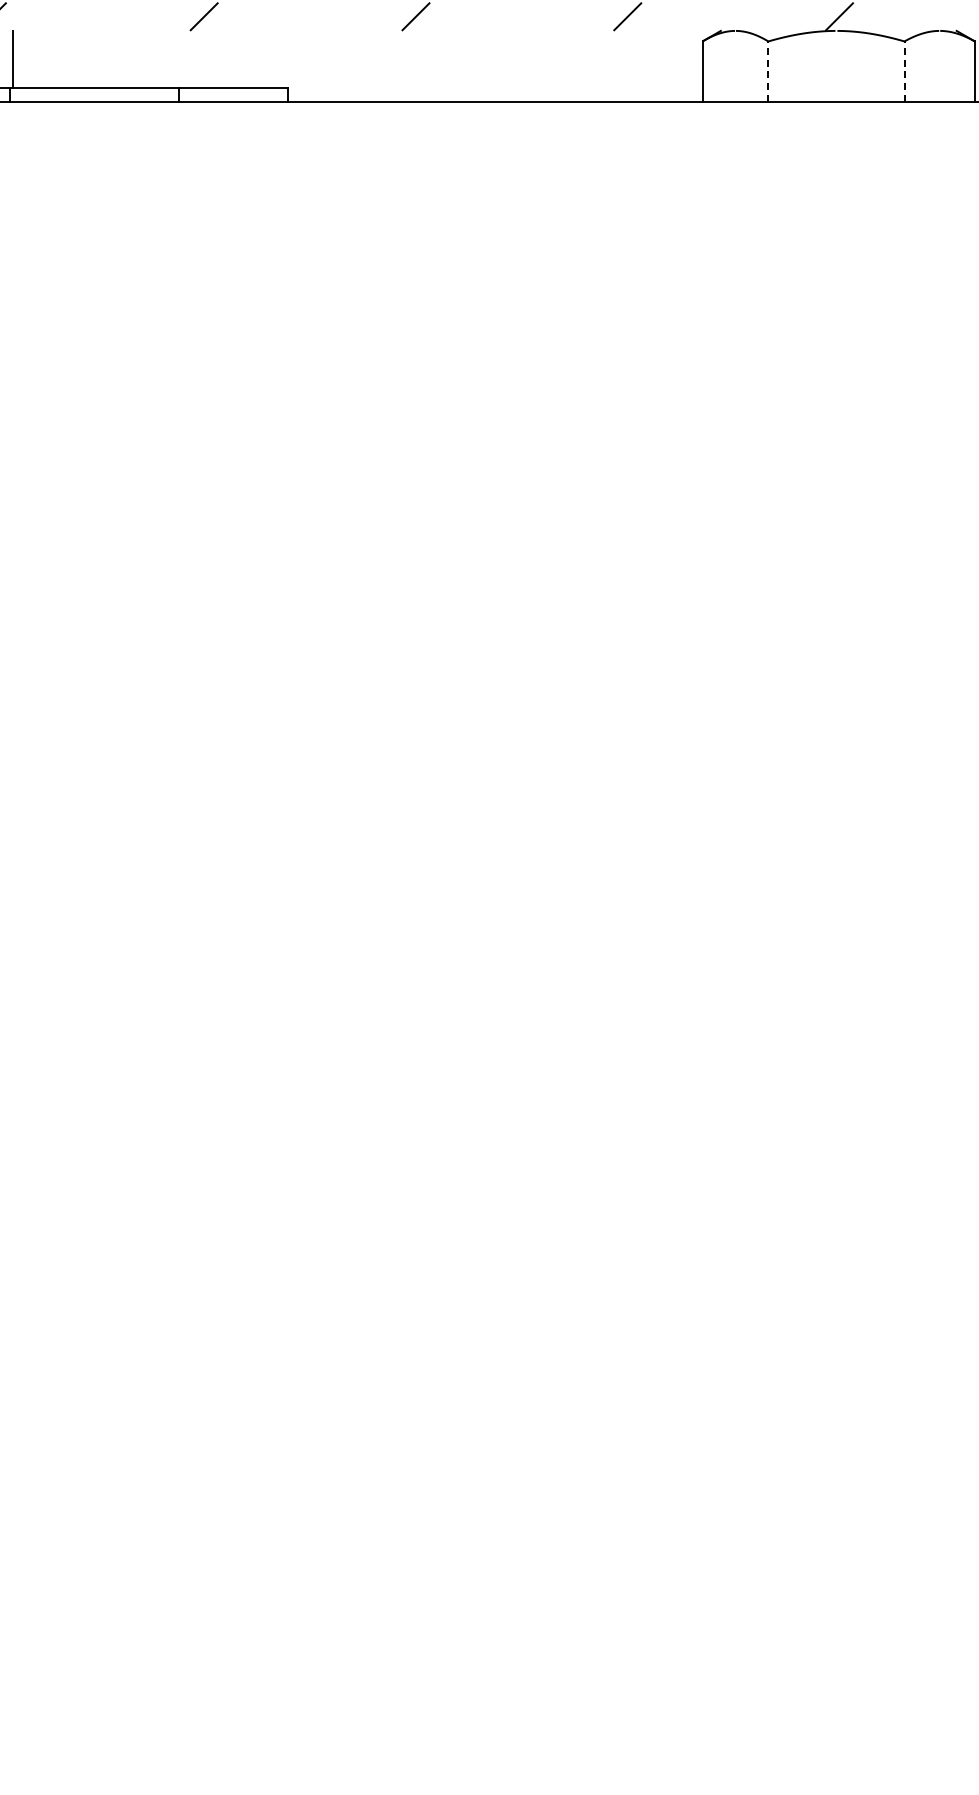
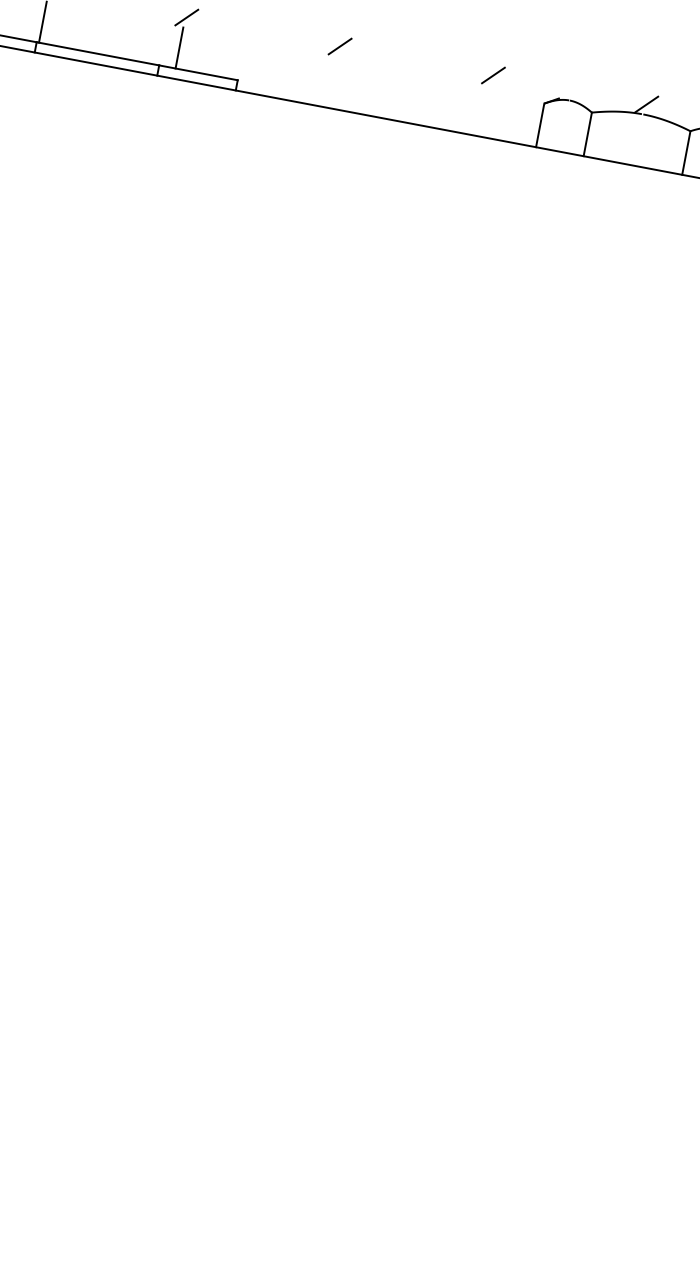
line: (202, 58) -> (179, 47), added
line: (768, 71) -> (587, 134), dashed -> solid
line: (904, 71) -> (686, 153), dashed -> solid

